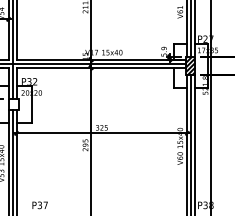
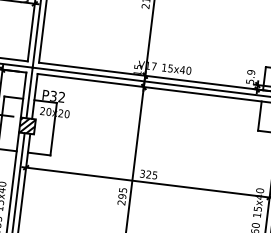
hatch: (13, 104) -> (26, 125), added

